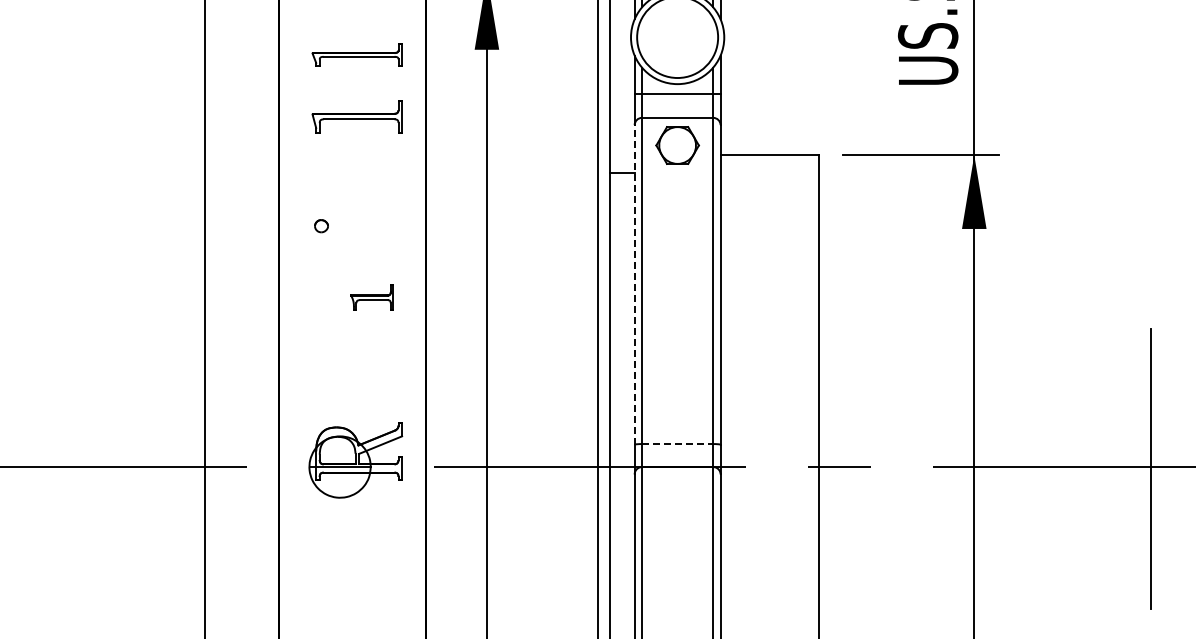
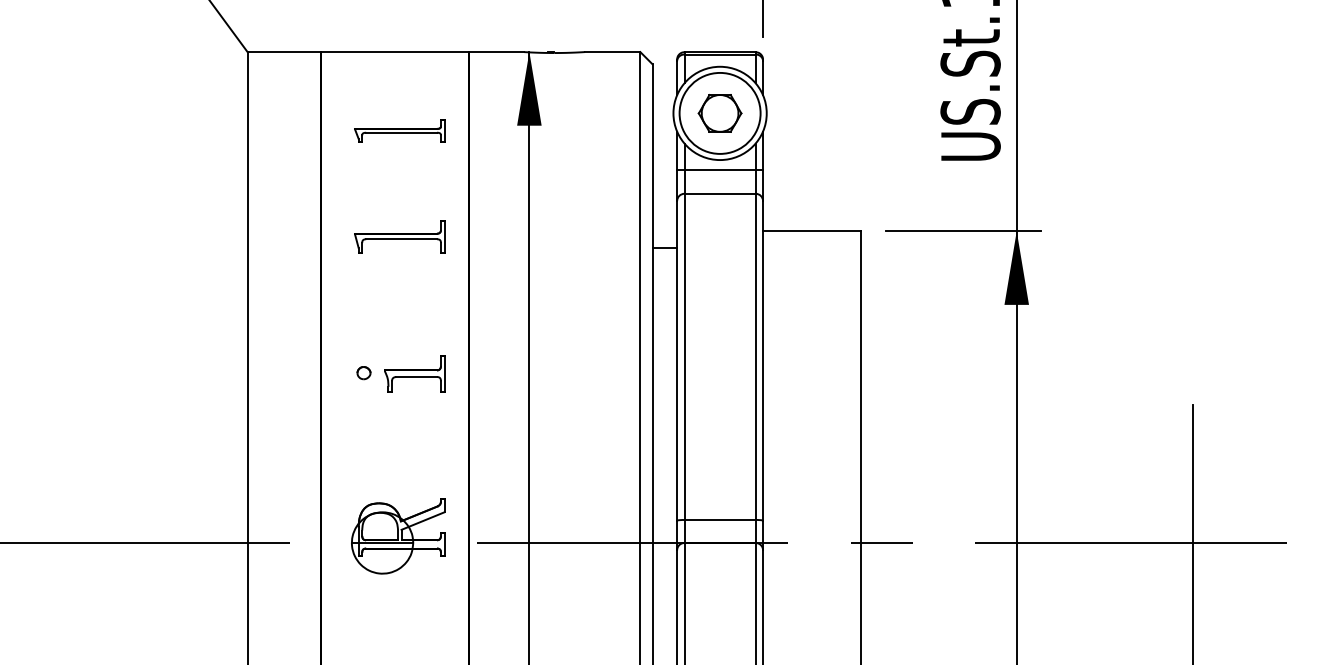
part: (357, 116) -> (399, 236), moved
part: (677, 145) -> (719, 113), moved
part: (321, 226) -> (363, 373), moved
line: (635, 284) -> (677, 360), dashed -> solid
part: (372, 297) -> (414, 373), size x1.43
line: (678, 444) -> (720, 520), dashed -> solid

